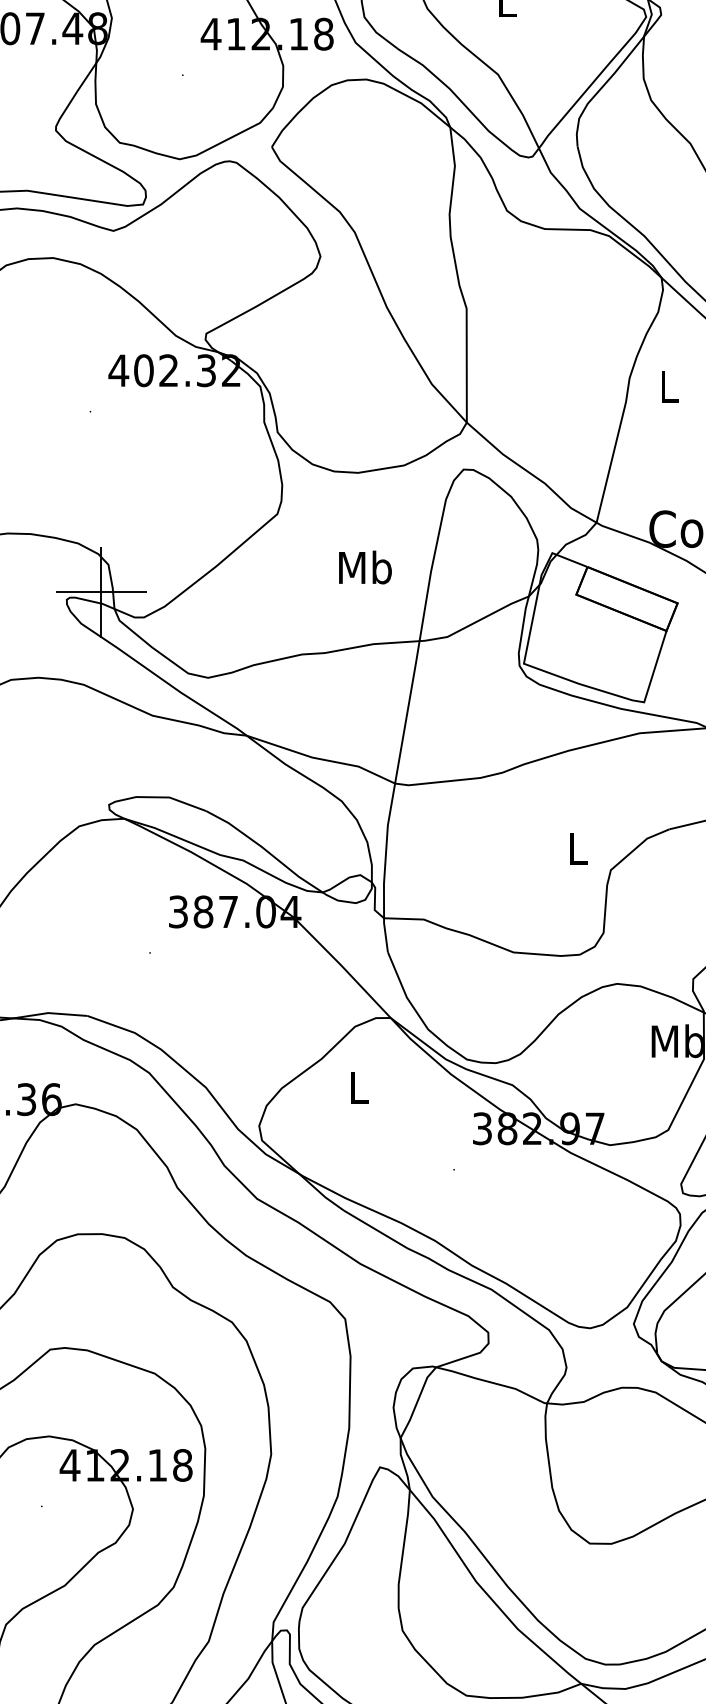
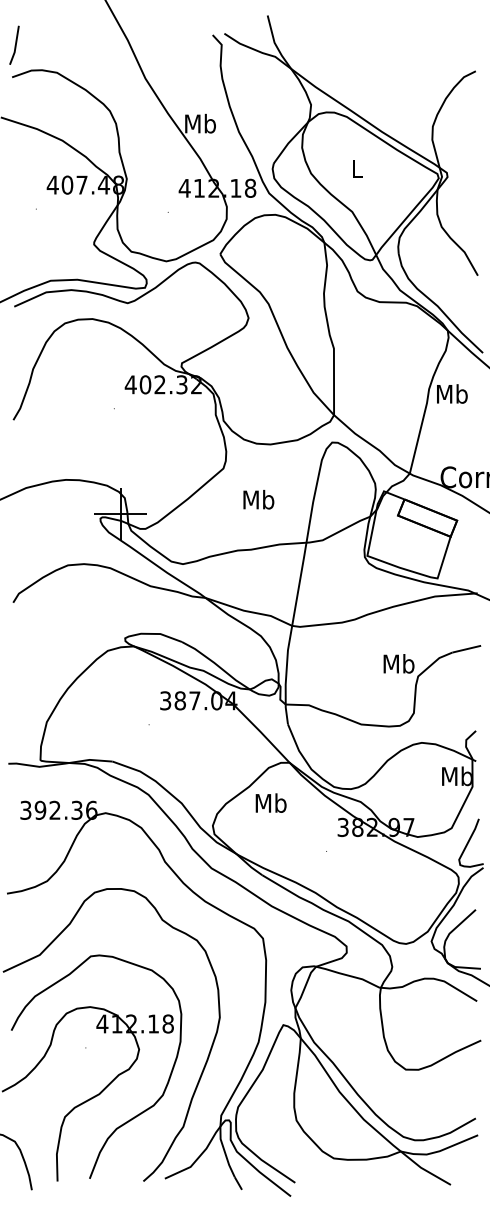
text: (669, 385) -> (452, 393), L -> Mb
text: (364, 567) -> (258, 499), moved
text: (577, 847) -> (398, 663), L -> Mb
text: (357, 1086) -> (270, 802), L -> Mb

